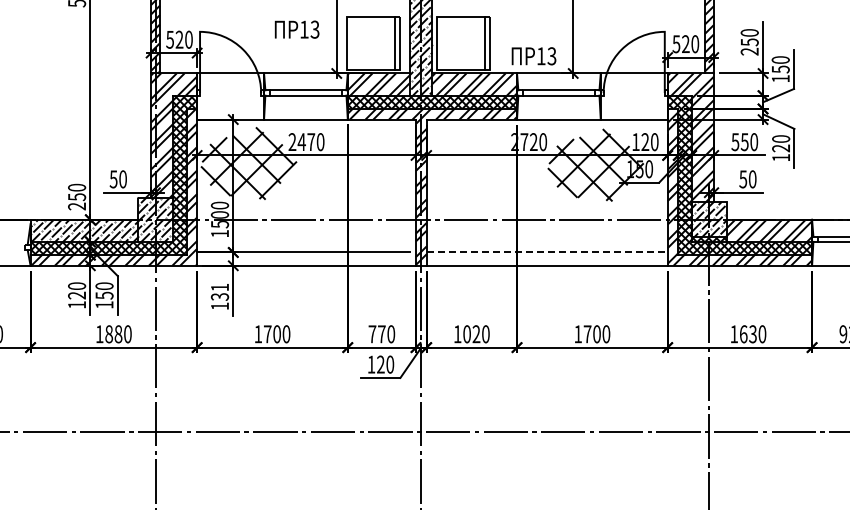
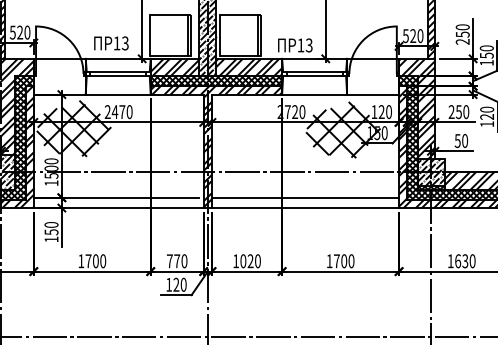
text: (296, 29) -> (110, 43), moved
text: (735, 142) -> (451, 112), 550 -> 250
line: (547, 252) -> (305, 197), dashed -> solid
text: (219, 291) -> (51, 228), 131 -> 150

